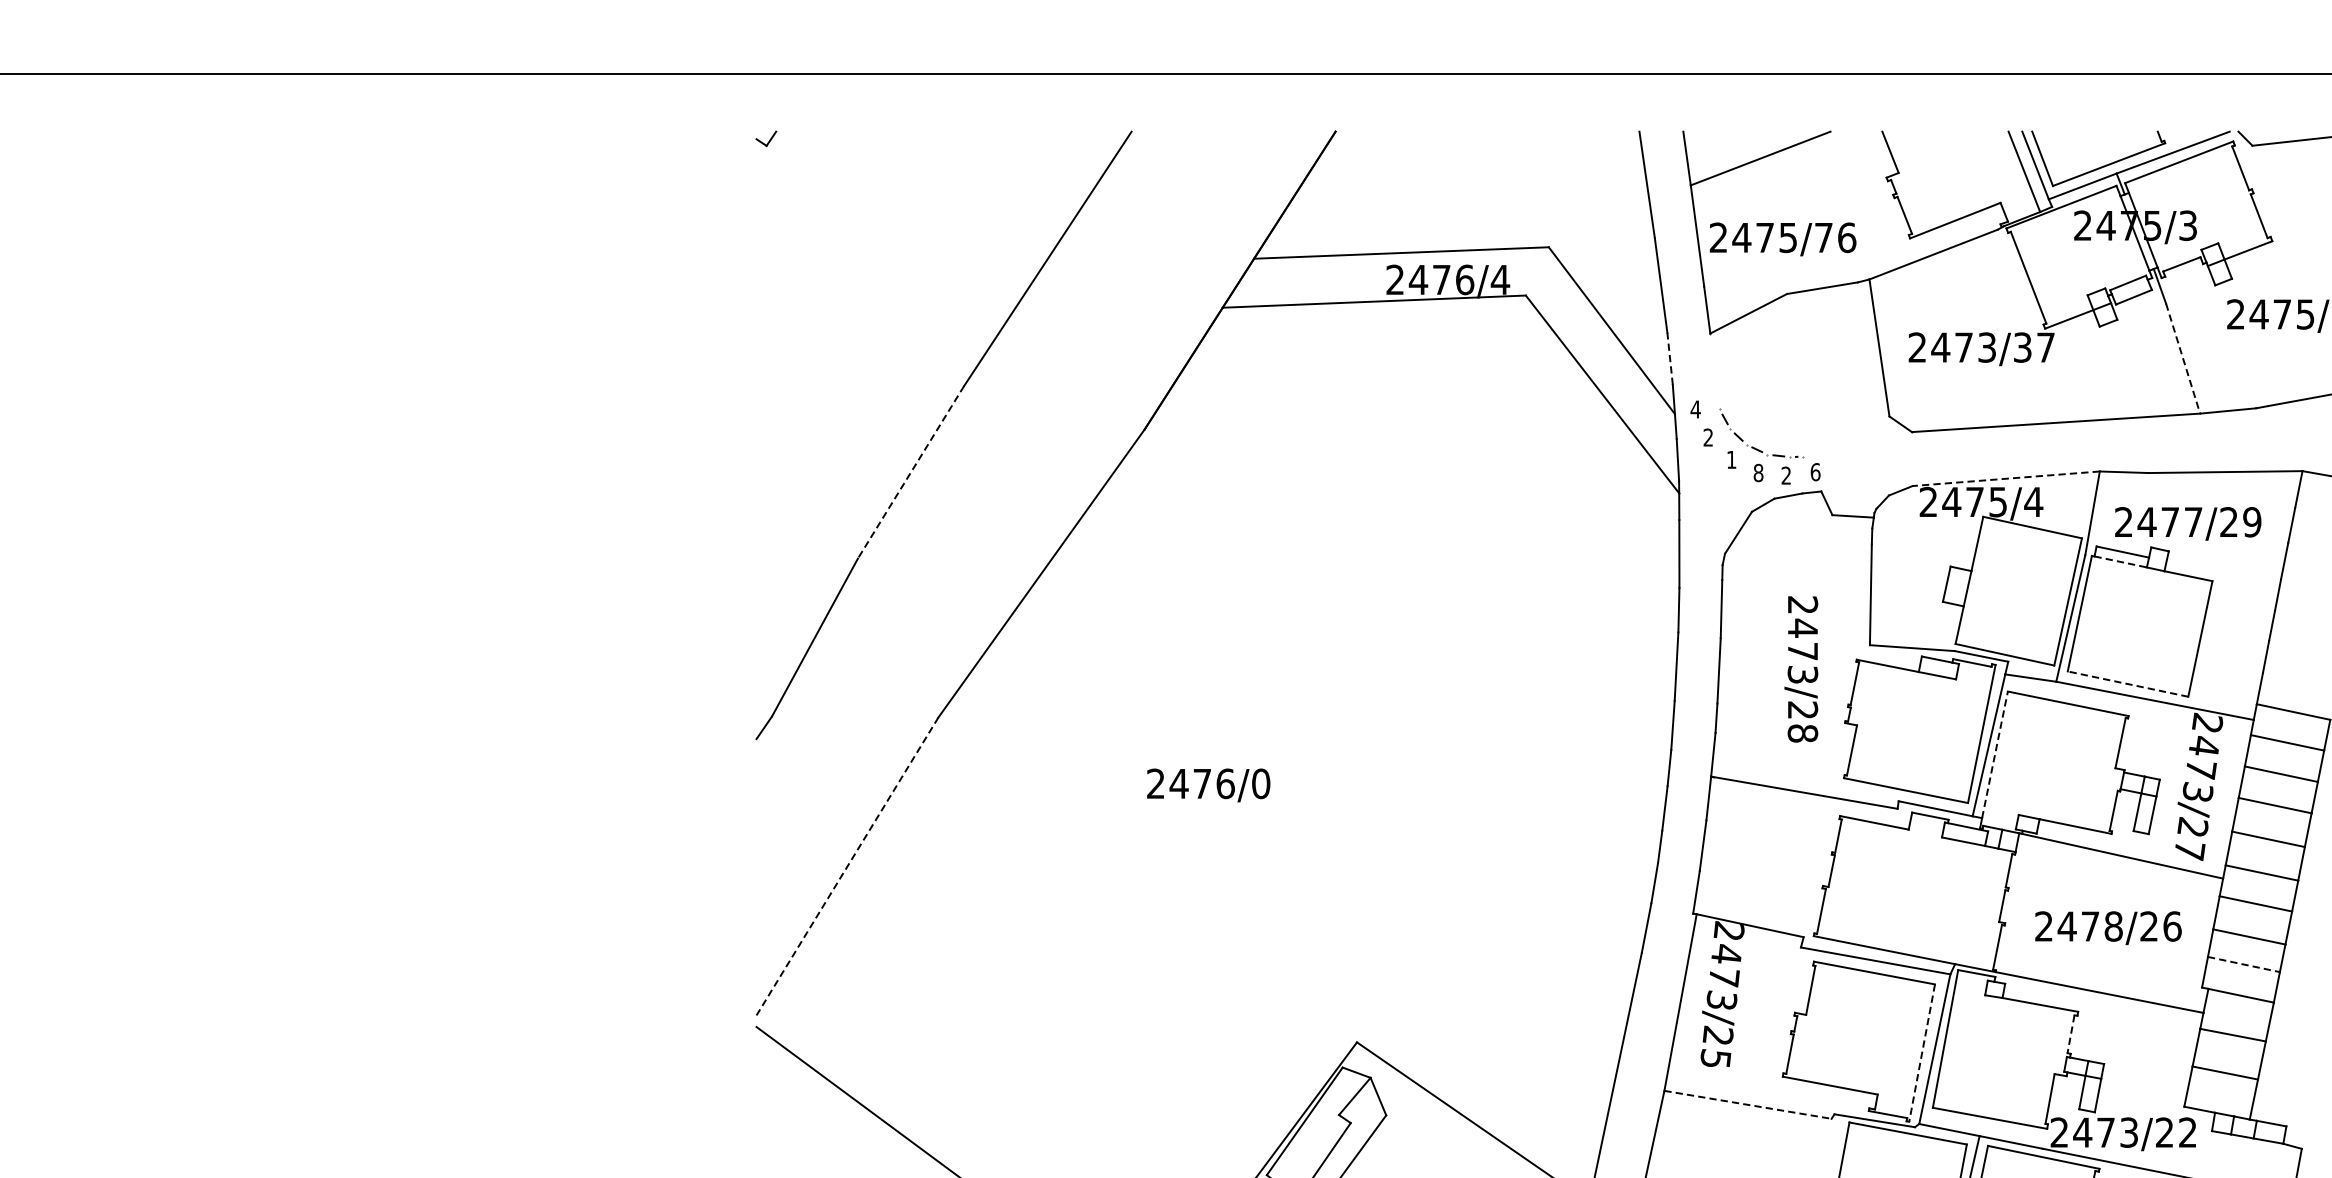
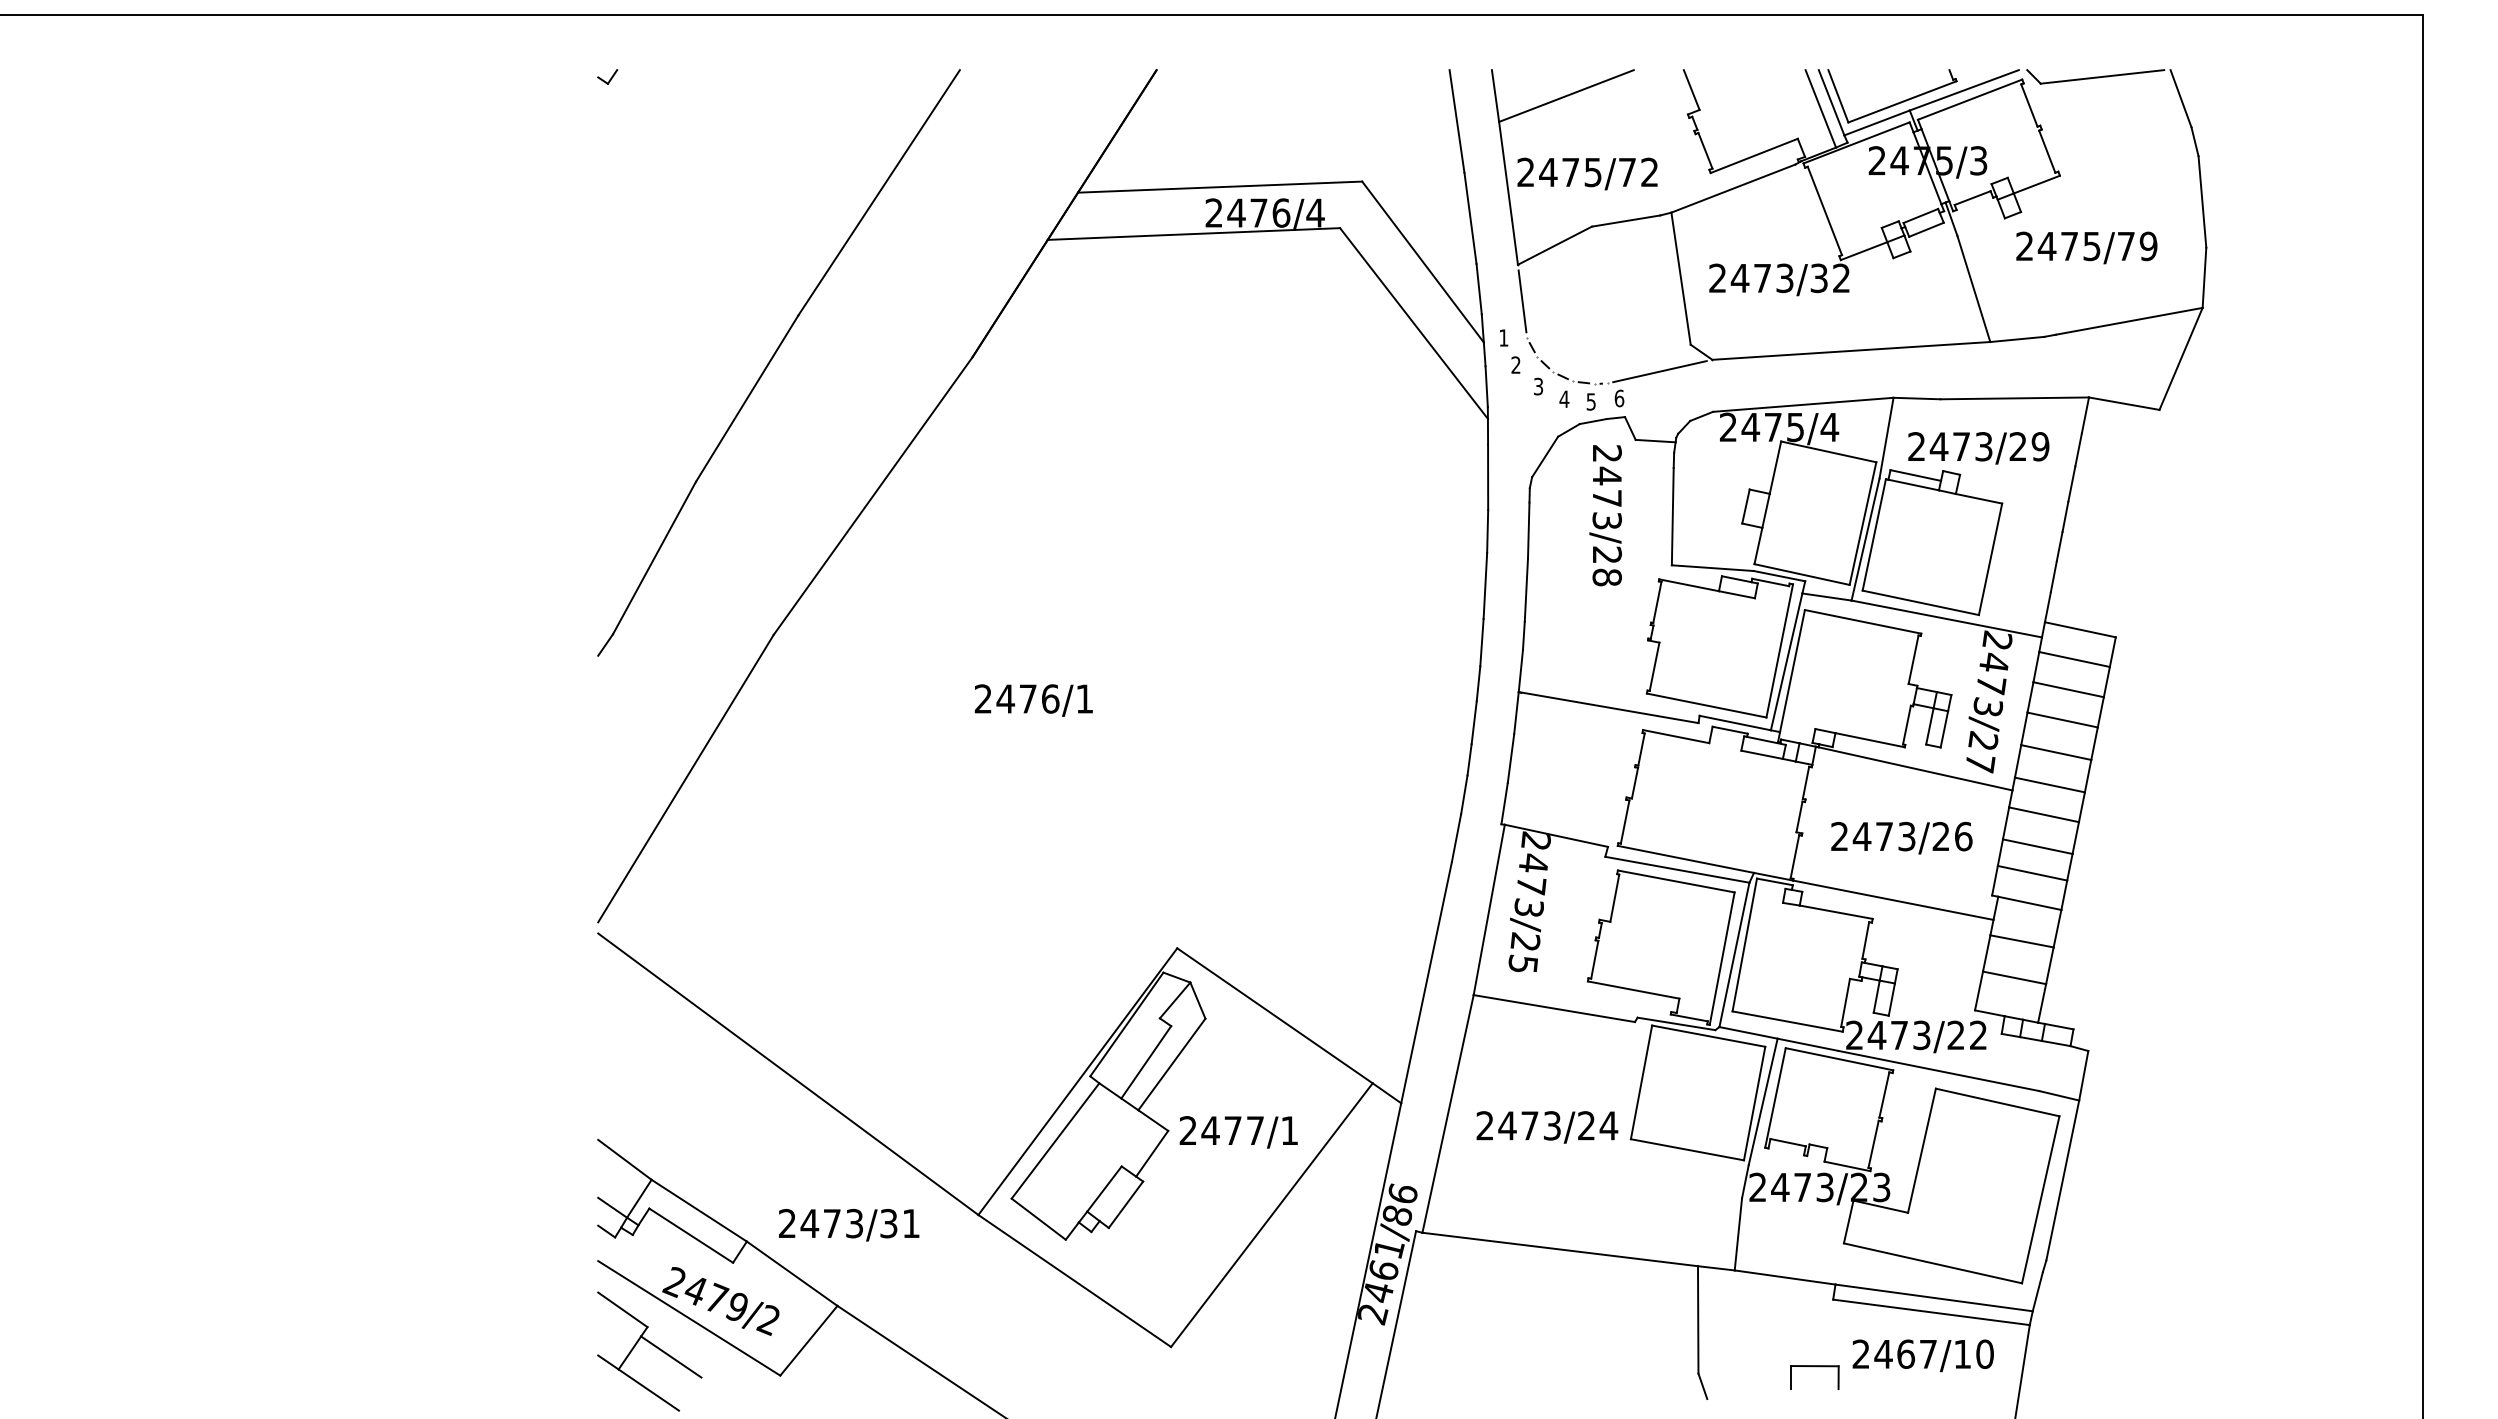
text: (1846, 237) -> (1649, 172), 2475/76 -> 2475/72
text: (2045, 346) -> (1841, 277), 2473/37 -> 2473/32
line: (1670, 358) -> (1479, 288), dashed -> solid
line: (2183, 359) -> (1974, 289), dashed -> solid
line: (1715, 371) -> (1522, 301), added
text: (1695, 408) -> (1503, 337), 4 -> 1
line: (1857, 444) -> (1659, 371), added
text: (1731, 459) -> (1538, 386), 1 -> 3
line: (911, 472) -> (747, 398), dashed -> solid
text: (1758, 473) -> (1564, 399), 8 -> 4
text: (1785, 475) -> (1590, 401), 2 -> 5
line: (2006, 478) -> (1803, 404), dashed -> solid
text: (2193, 521) -> (1983, 446), 2477/29 -> 2473/29
line: (2120, 562) -> (1913, 485), dashed -> solid
text: (1801, 669) -> (1605, 515), moved
line: (2127, 683) -> (1920, 602), dashed -> solid
line: (1995, 754) -> (1792, 670), dashed -> solid
text: (1260, 783) -> (1084, 698), 2476/0 -> 2476/1
line: (847, 867) -> (685, 779), dashed -> solid
text: (2113, 926) -> (1906, 836), 2478/26 -> 2473/26
line: (2244, 964) -> (2033, 873), dashed -> solid
line: (2070, 1034) -> (1865, 940), dashed -> solid
line: (1922, 1053) -> (1722, 959), dashed -> solid
line: (1748, 1104) -> (1554, 1008), dashed -> solid

